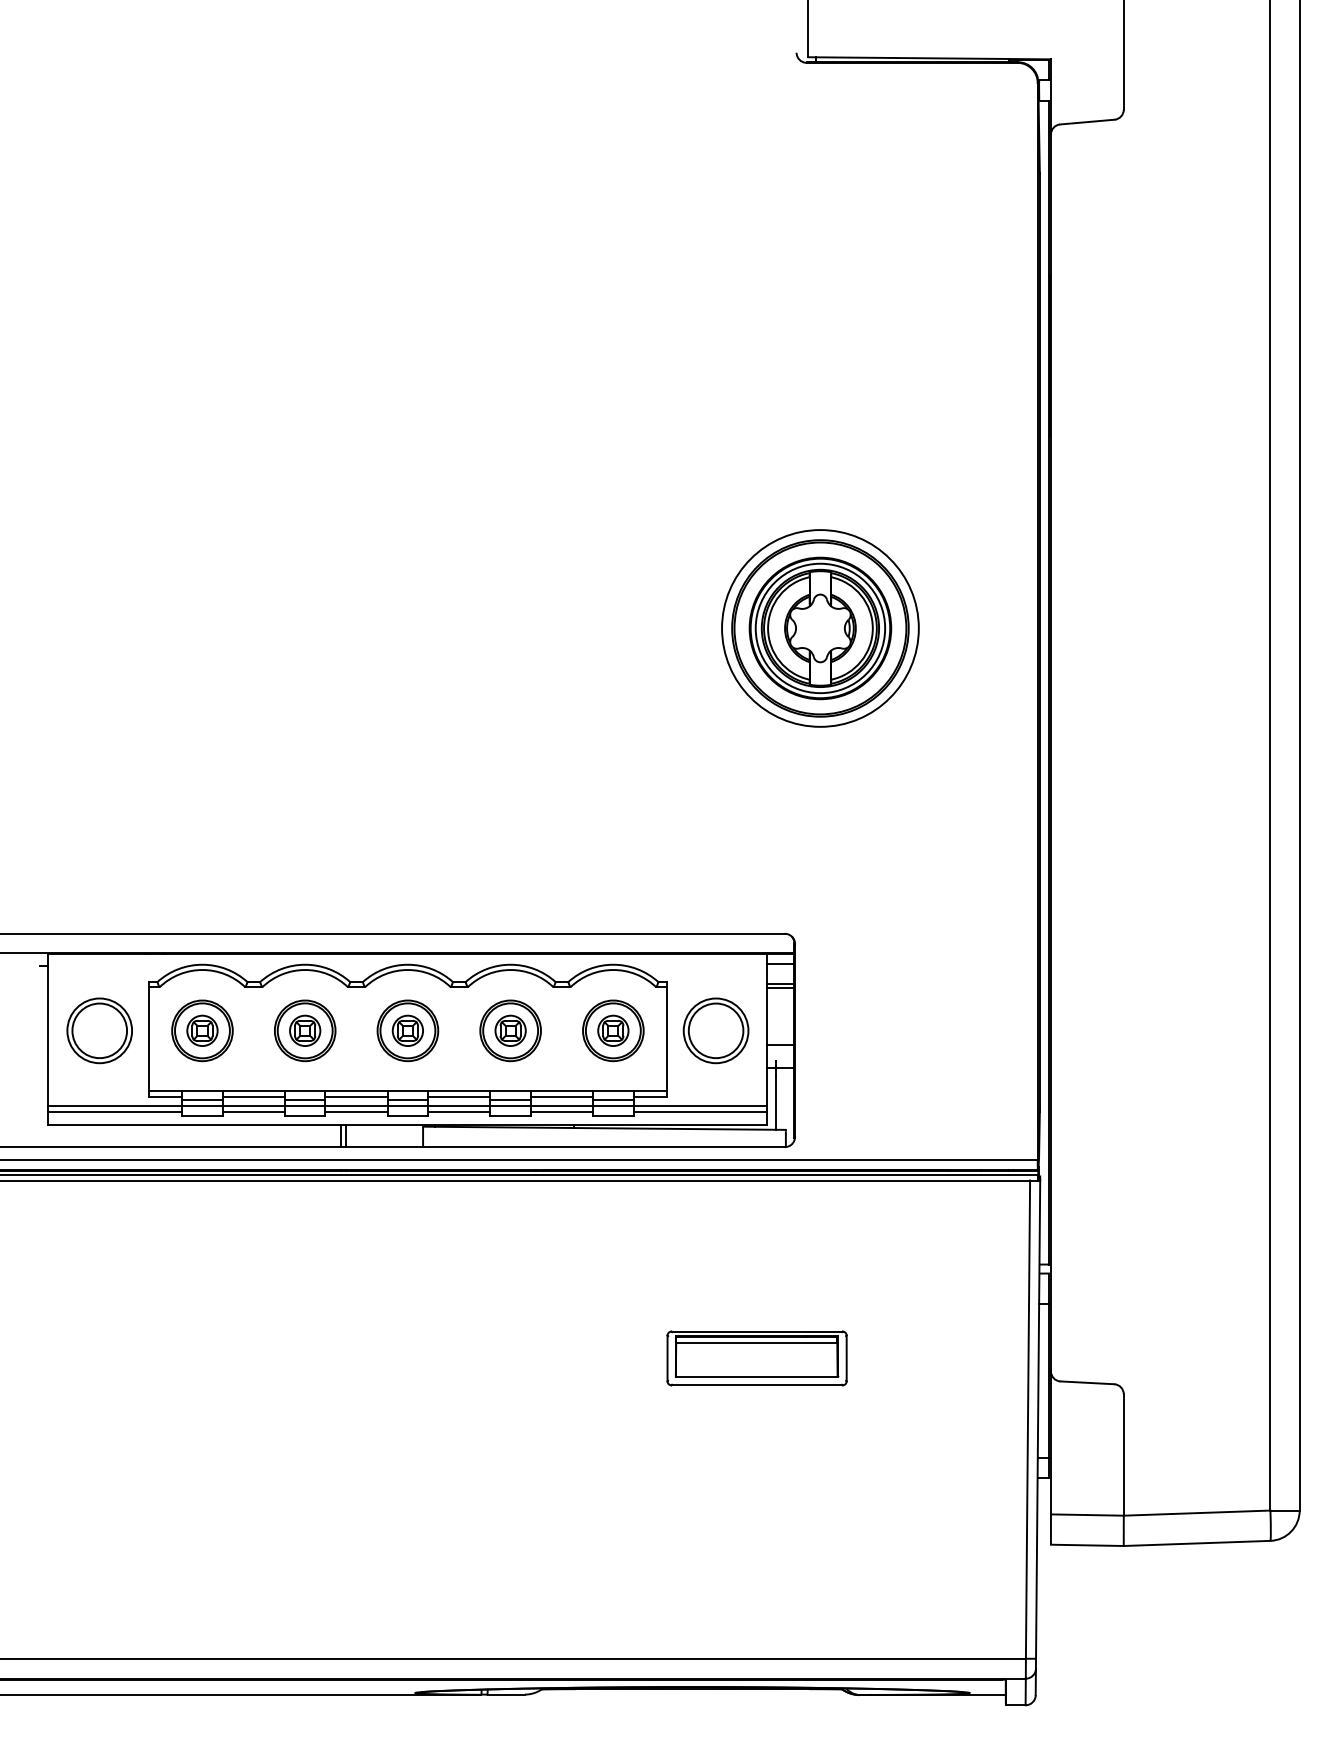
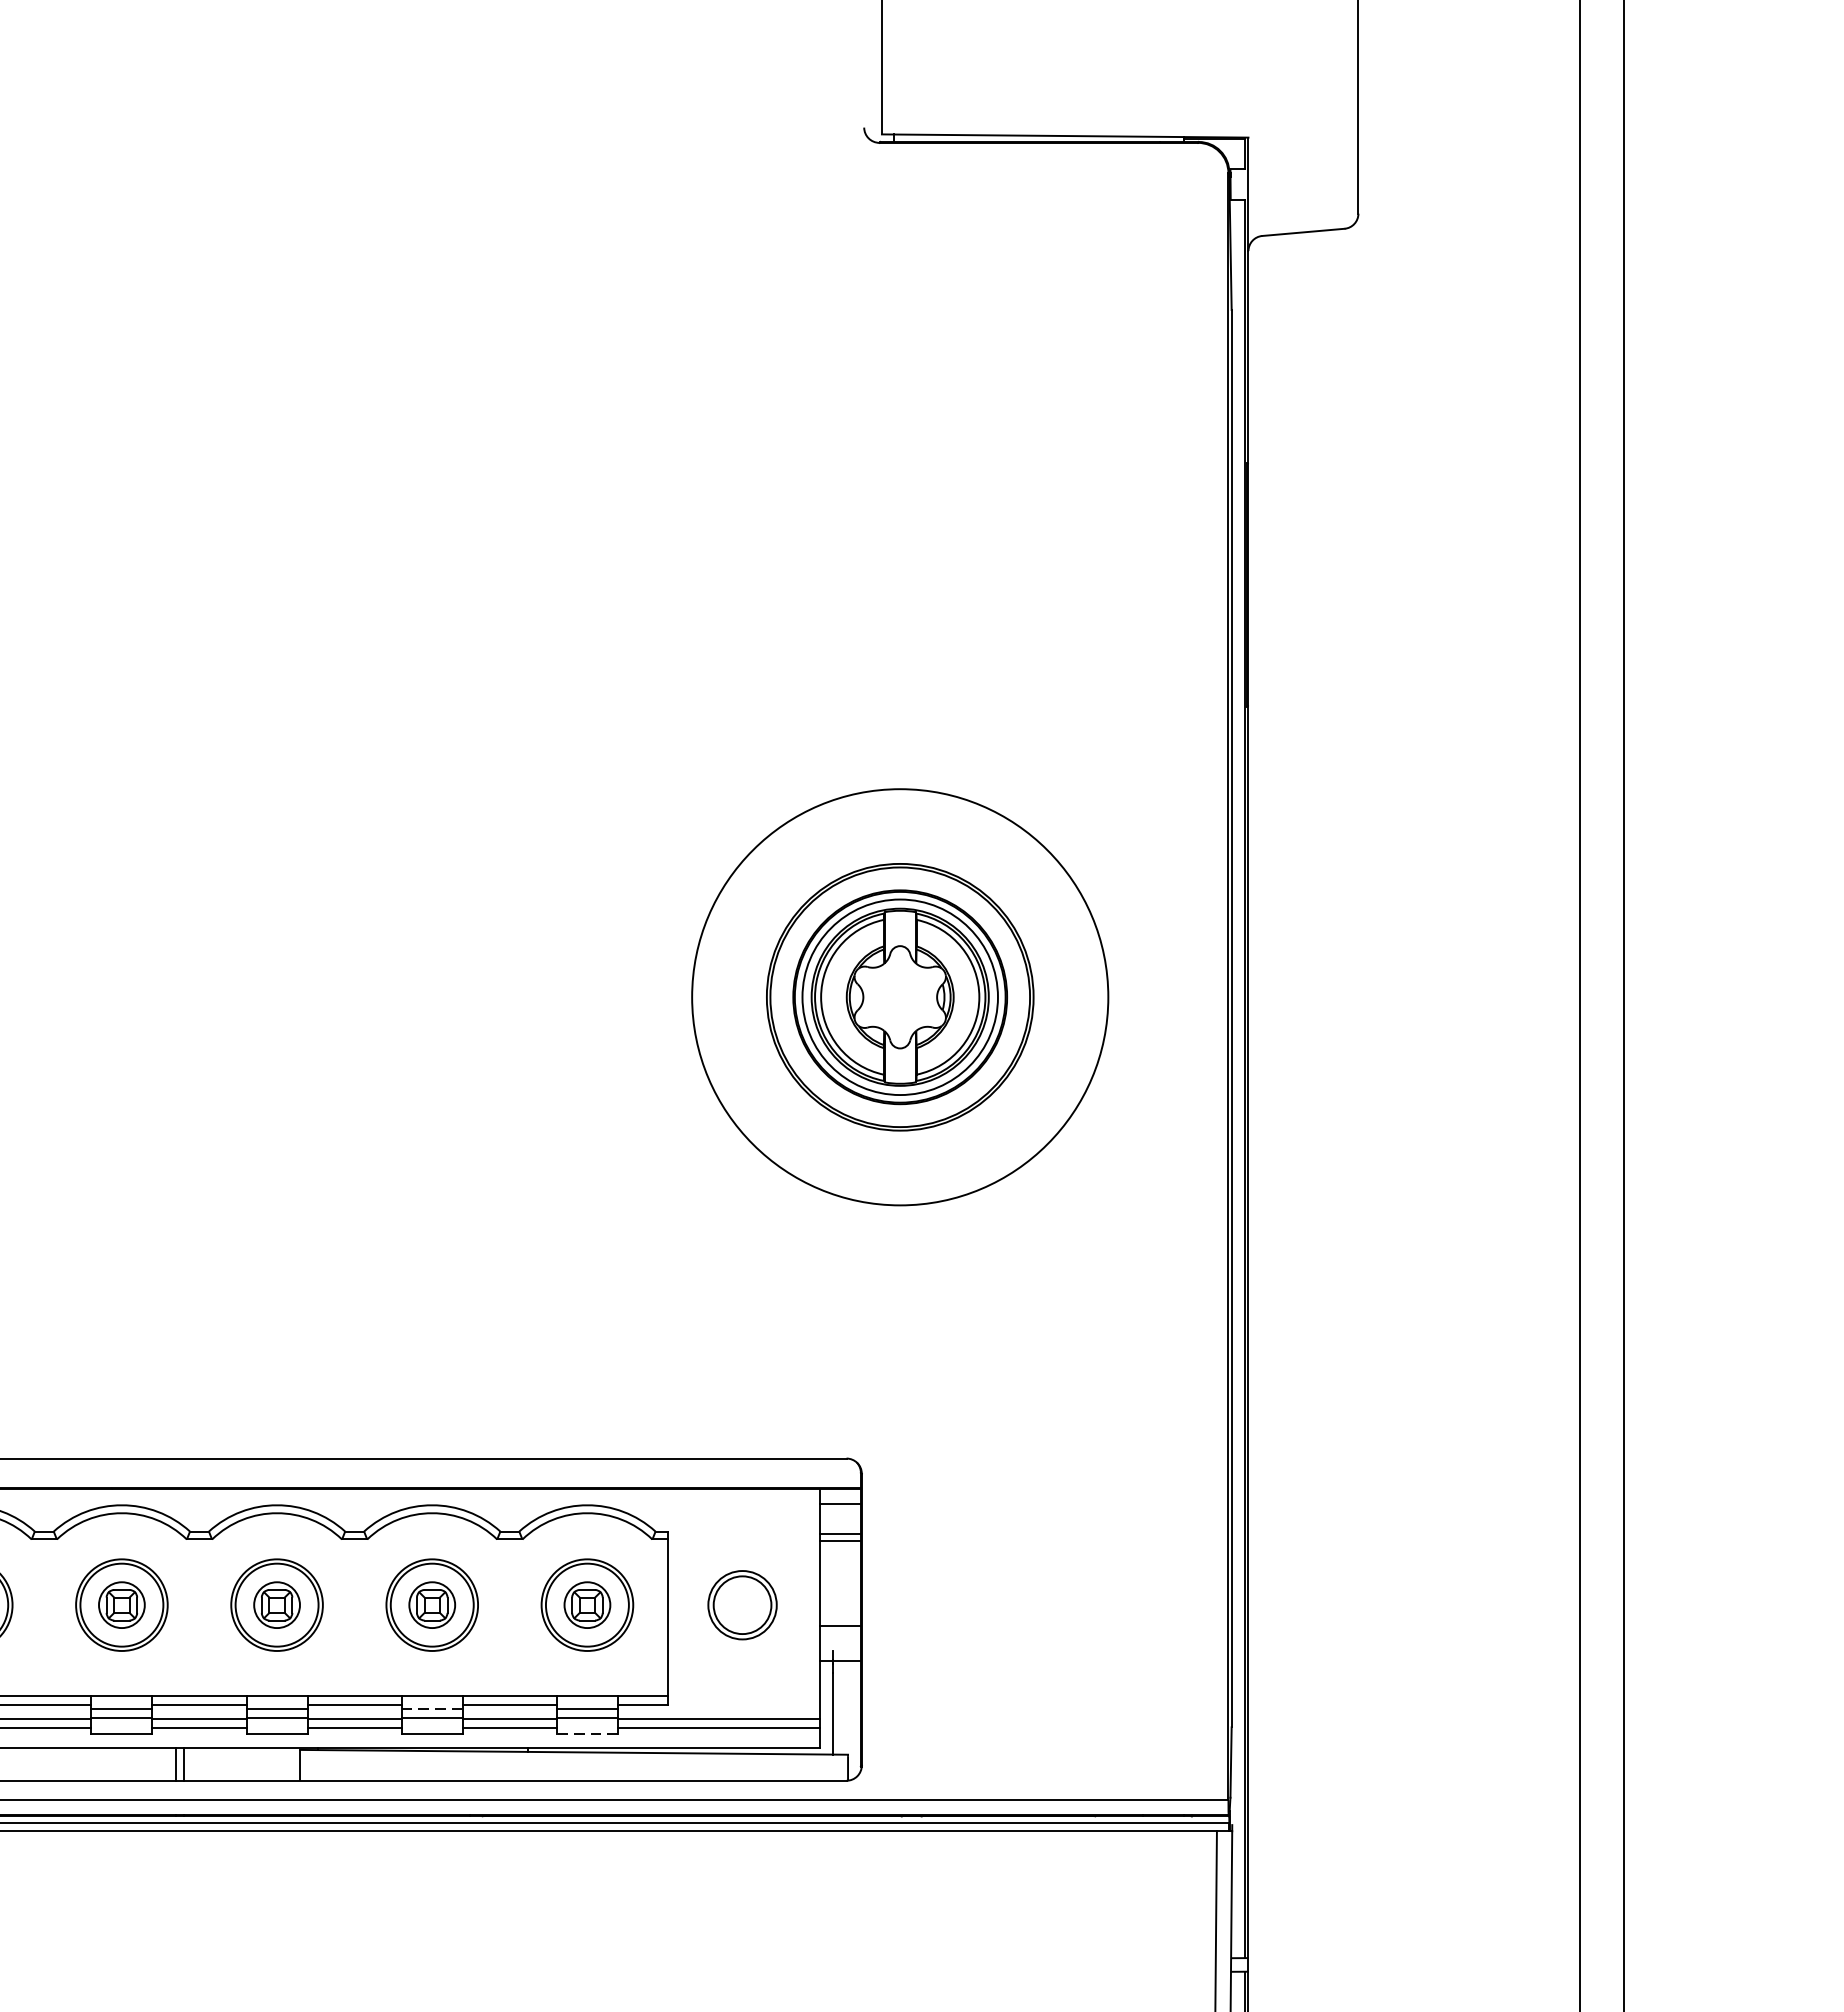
circle: (820, 628) -> (900, 997), size x1.4
part: (715, 1030) -> (741, 1604), size x0.7
line: (511, 1099) -> (433, 1708), solid -> dashed
line: (612, 1116) -> (586, 1734), solid -> dashed

